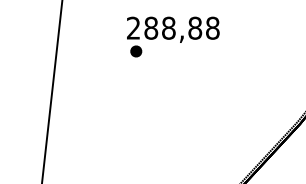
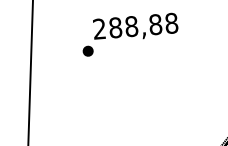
part: (136, 51) -> (88, 51), moved

